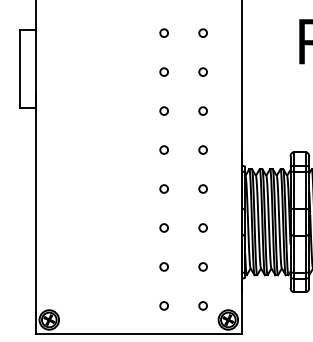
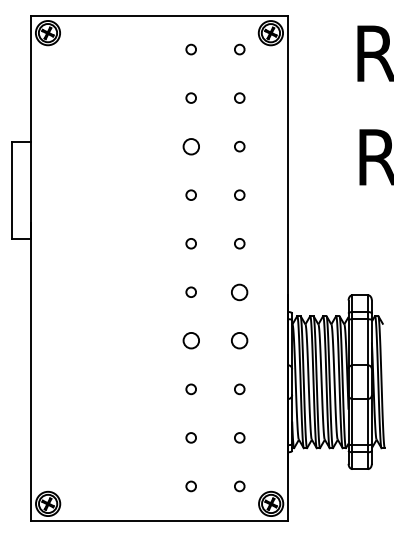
circle: (163, 33) -> (190, 146), size x1.6
circle: (202, 149) -> (239, 291), size x1.6
circle: (163, 188) -> (190, 340), size x1.6
circle: (202, 188) -> (239, 340), size x1.6

